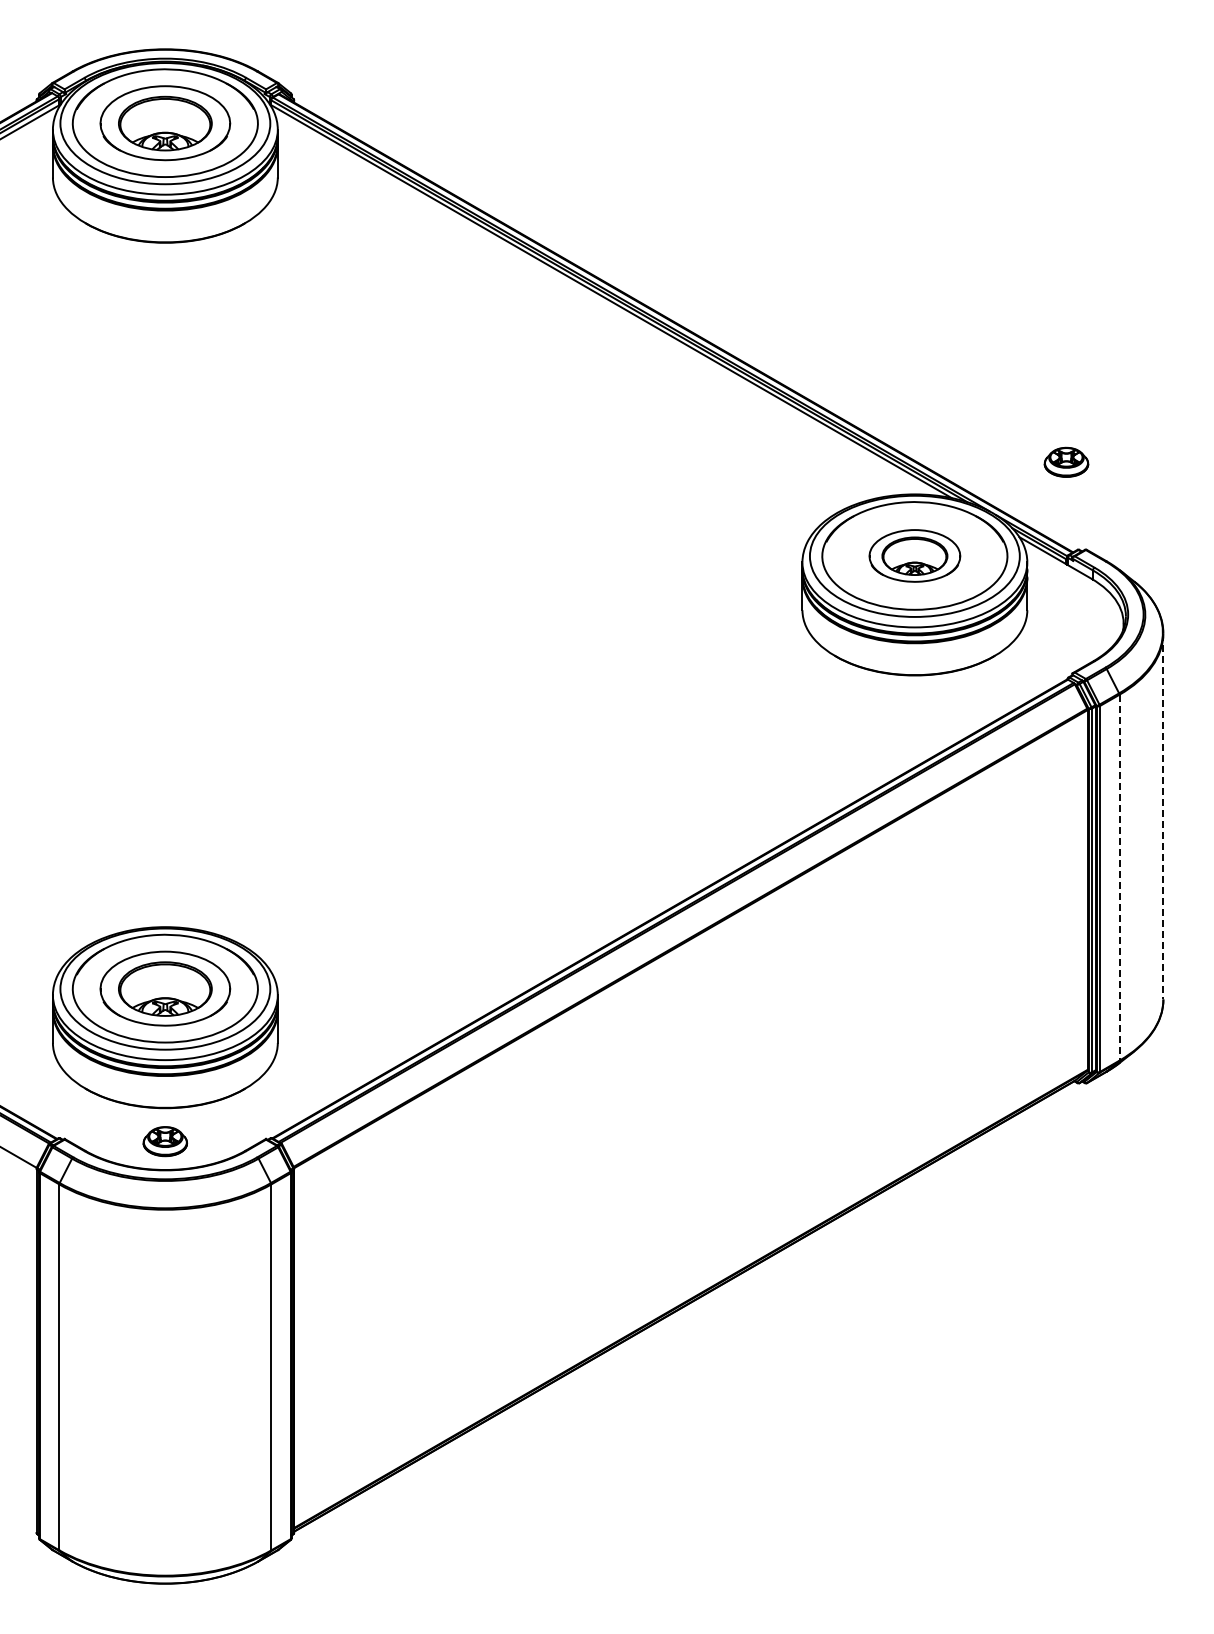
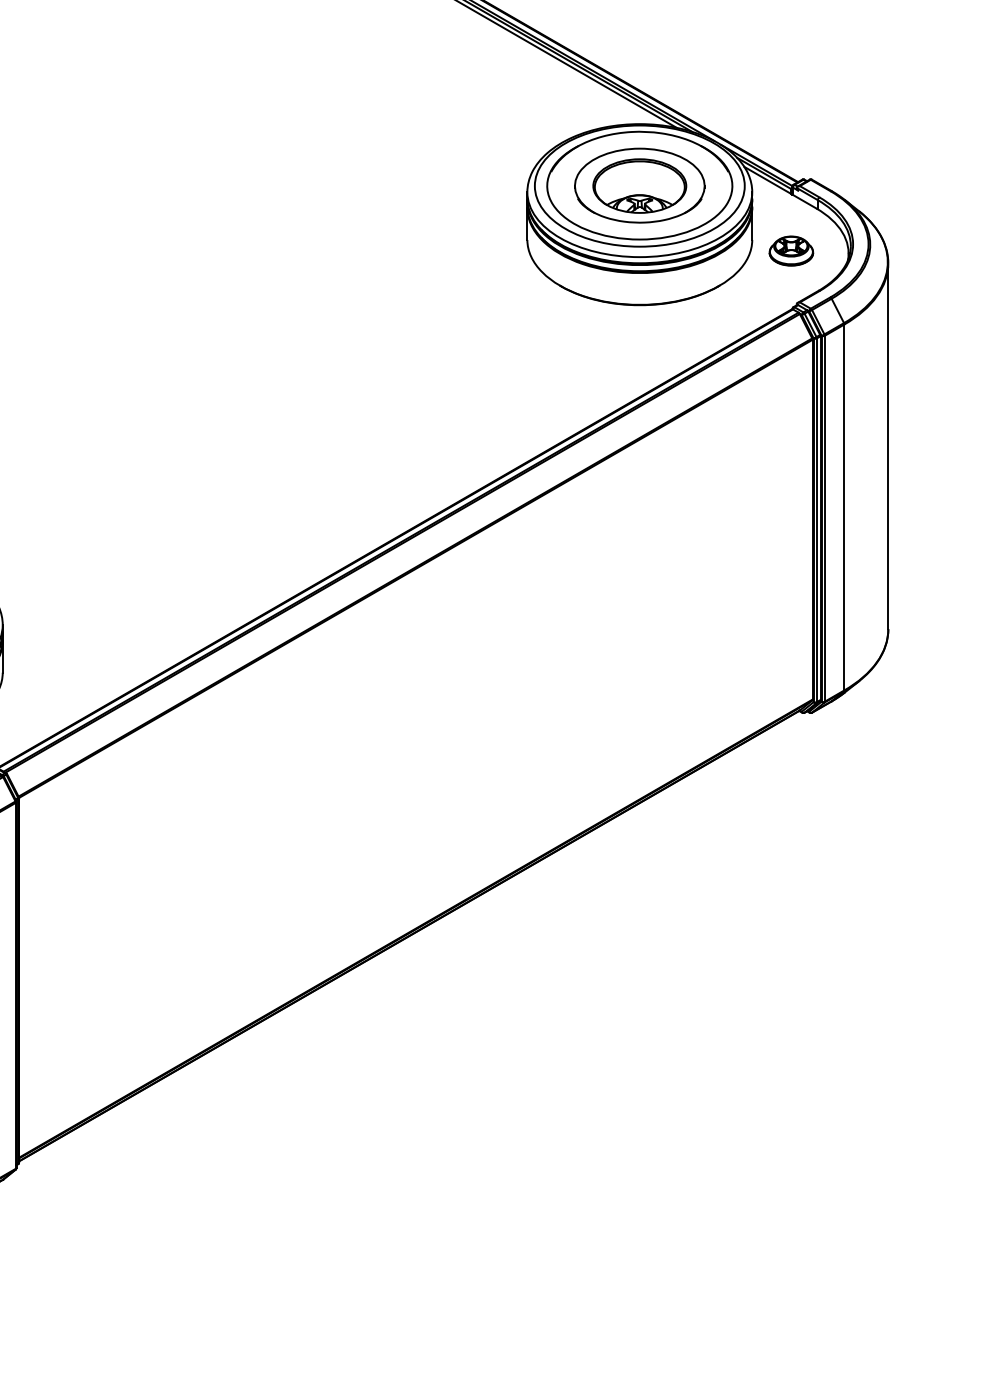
part: (1066, 461) -> (791, 250), moved
part: (914, 555) -> (639, 185), size x1.43
line: (1163, 816) -> (888, 446), dashed -> solid
line: (1119, 877) -> (844, 507), dashed -> solid

